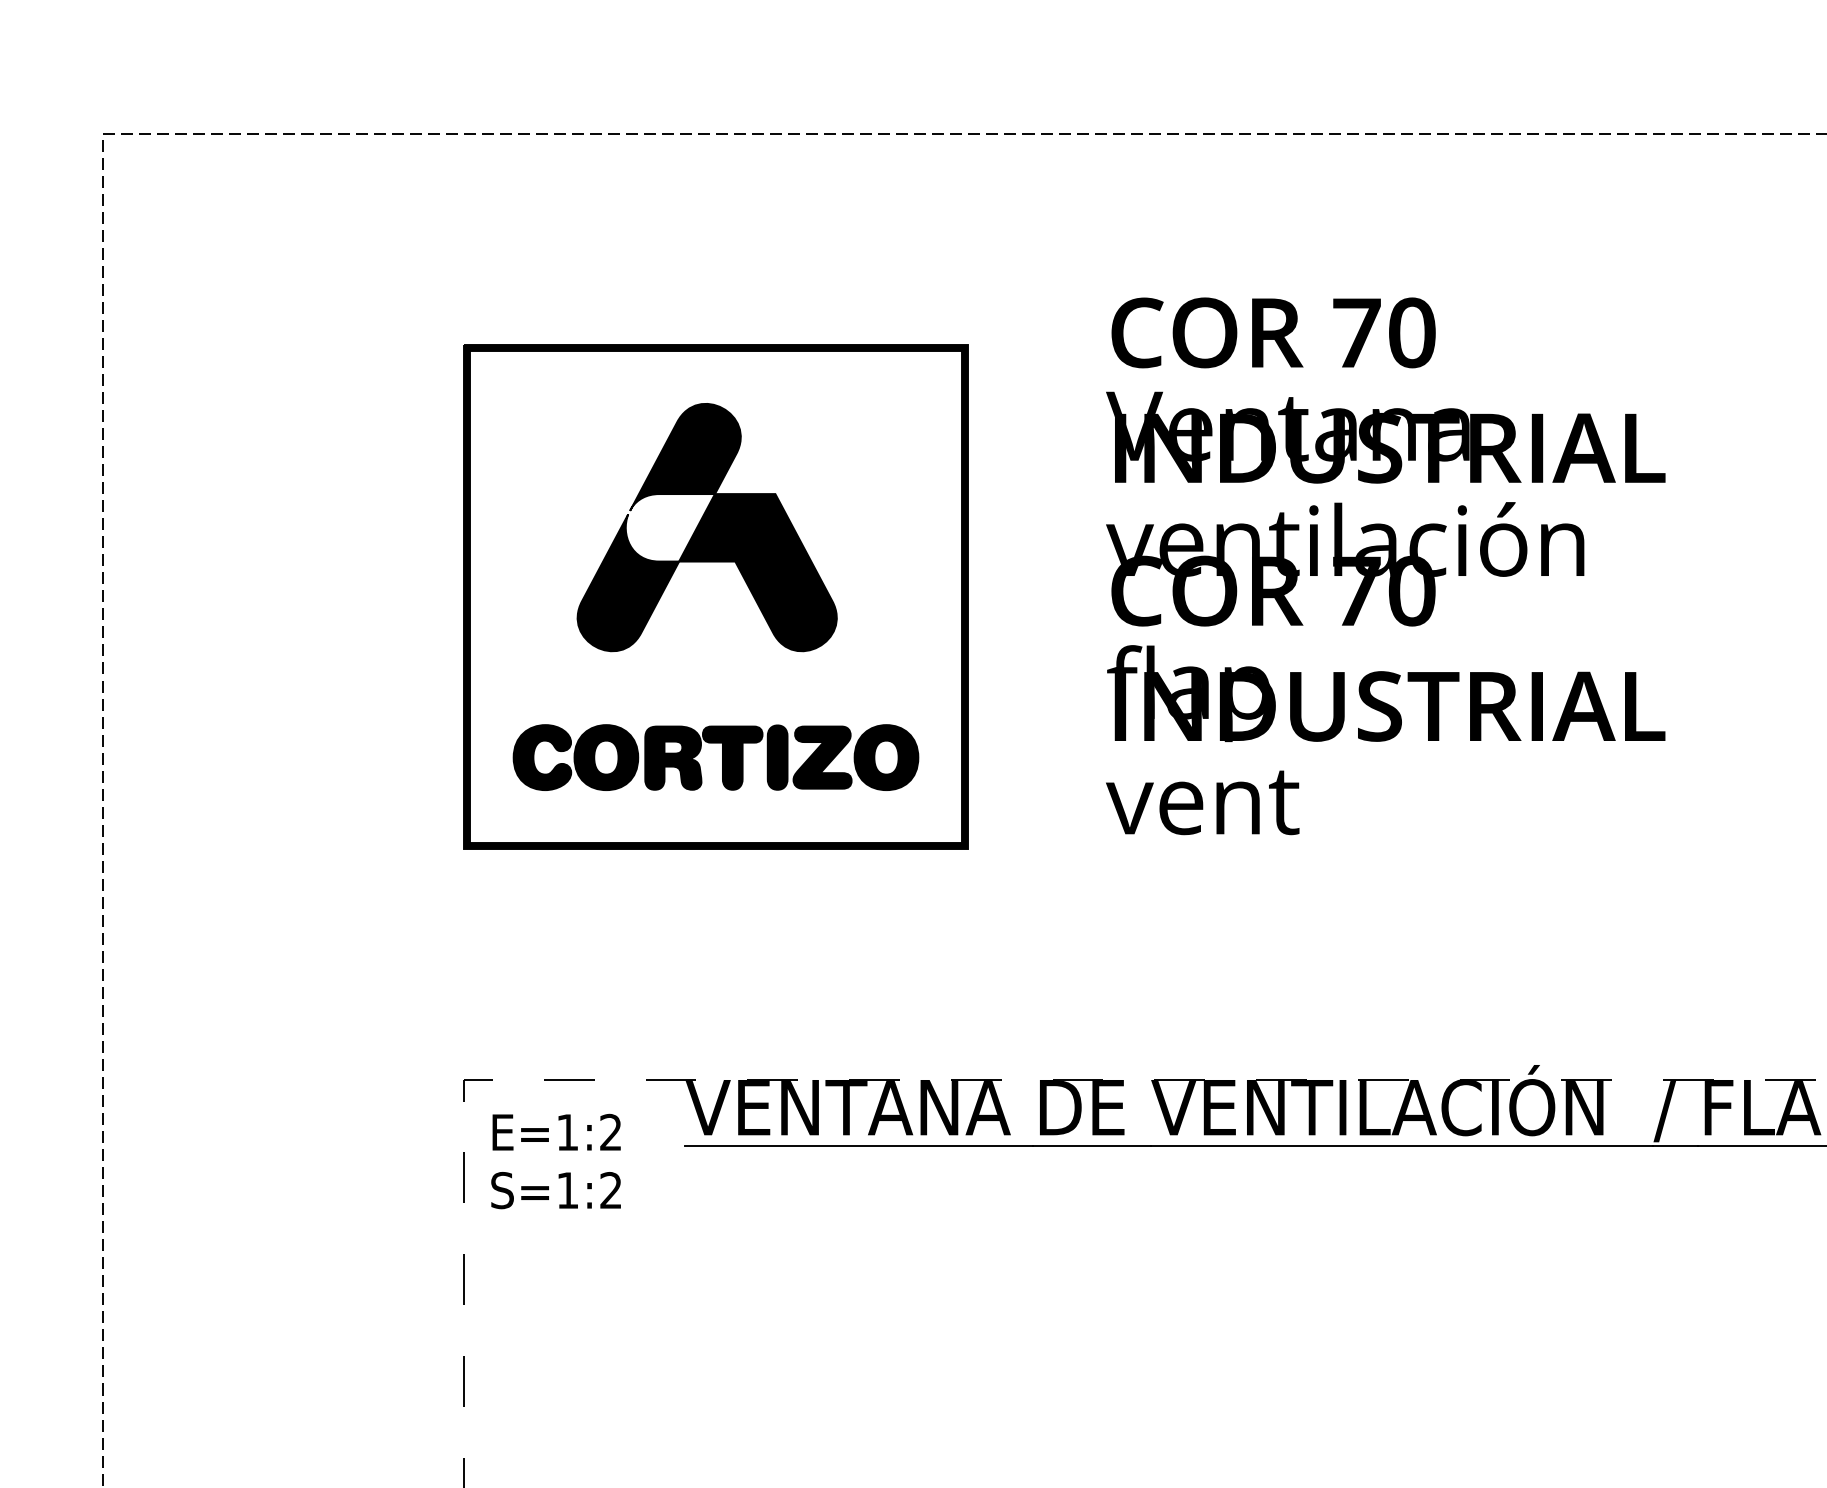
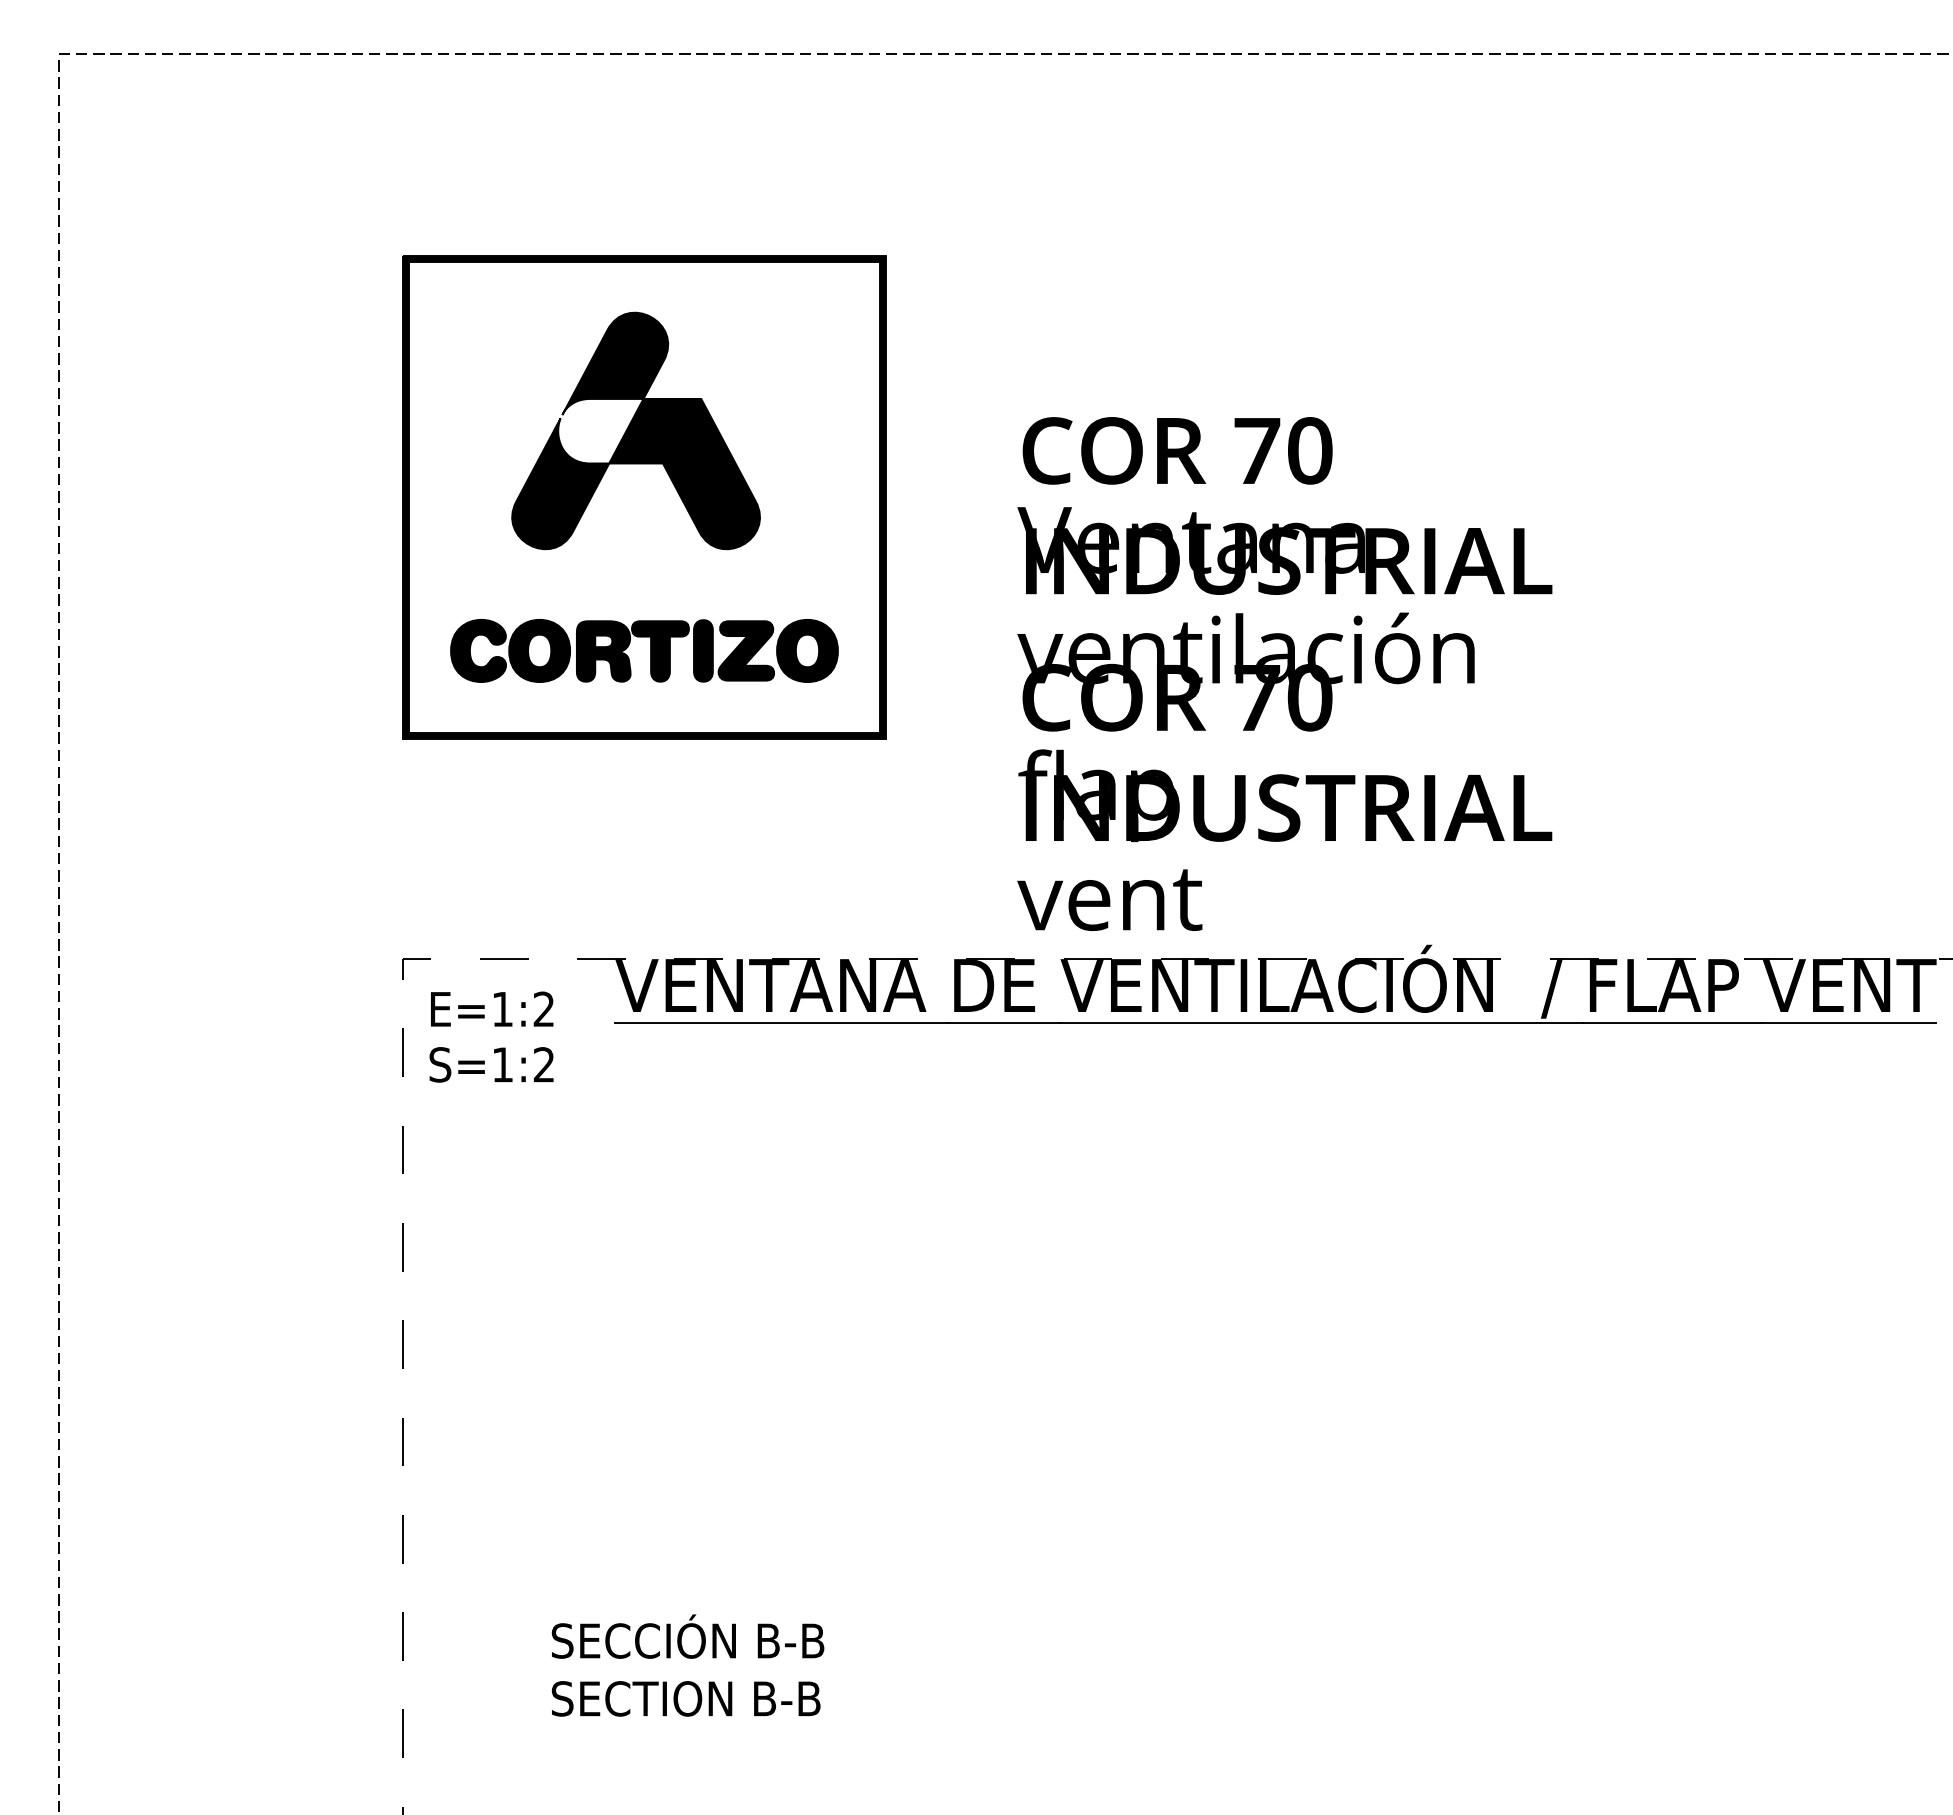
text: (1385, 565) -> (1284, 673), moved

